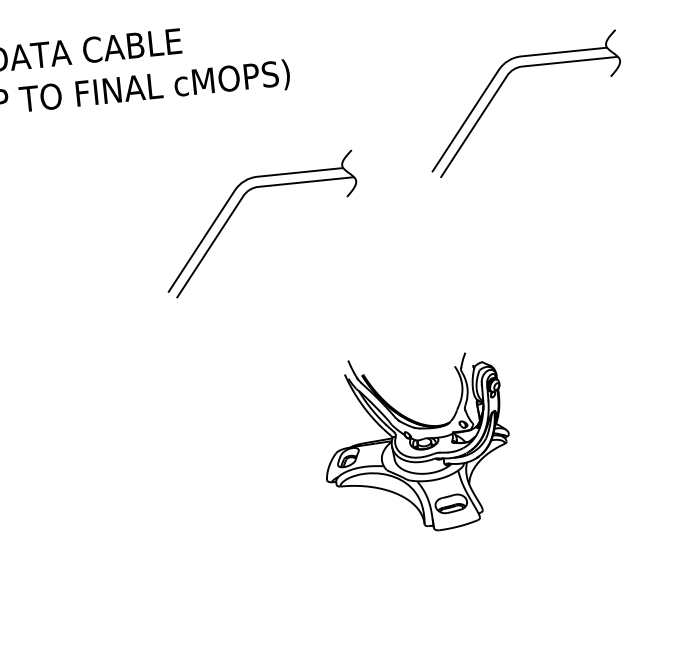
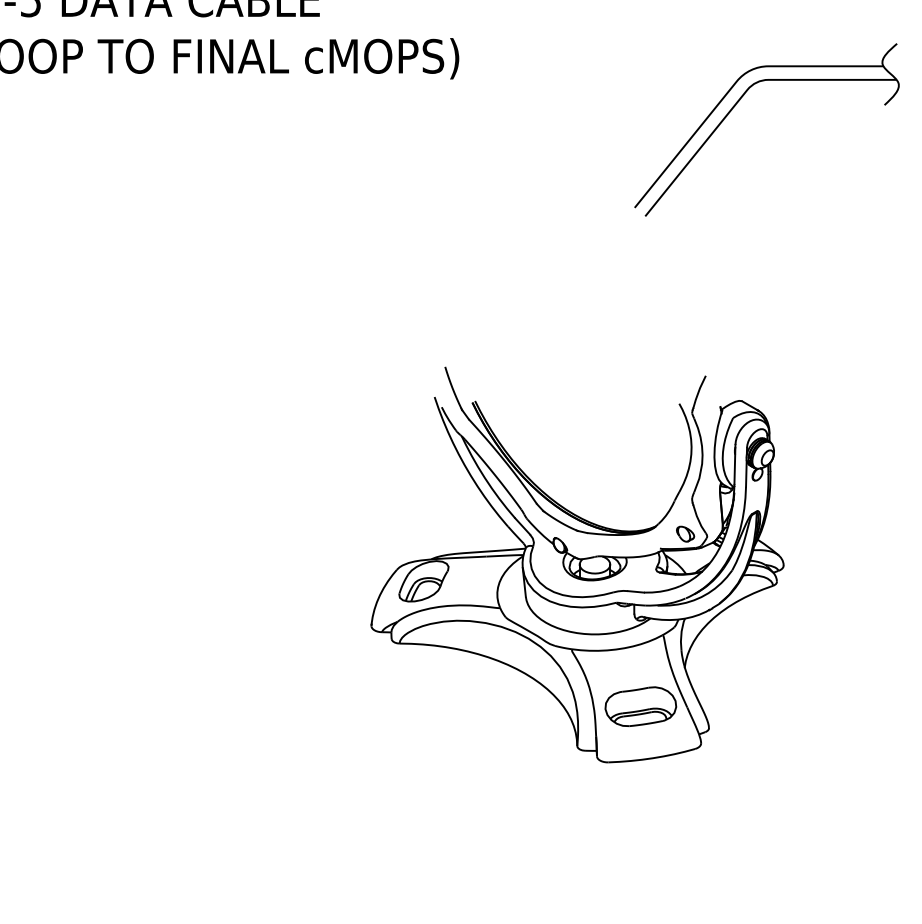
part: (236, 208) -> (370, 229), removed
part: (416, 442) -> (577, 564), size x1.67

